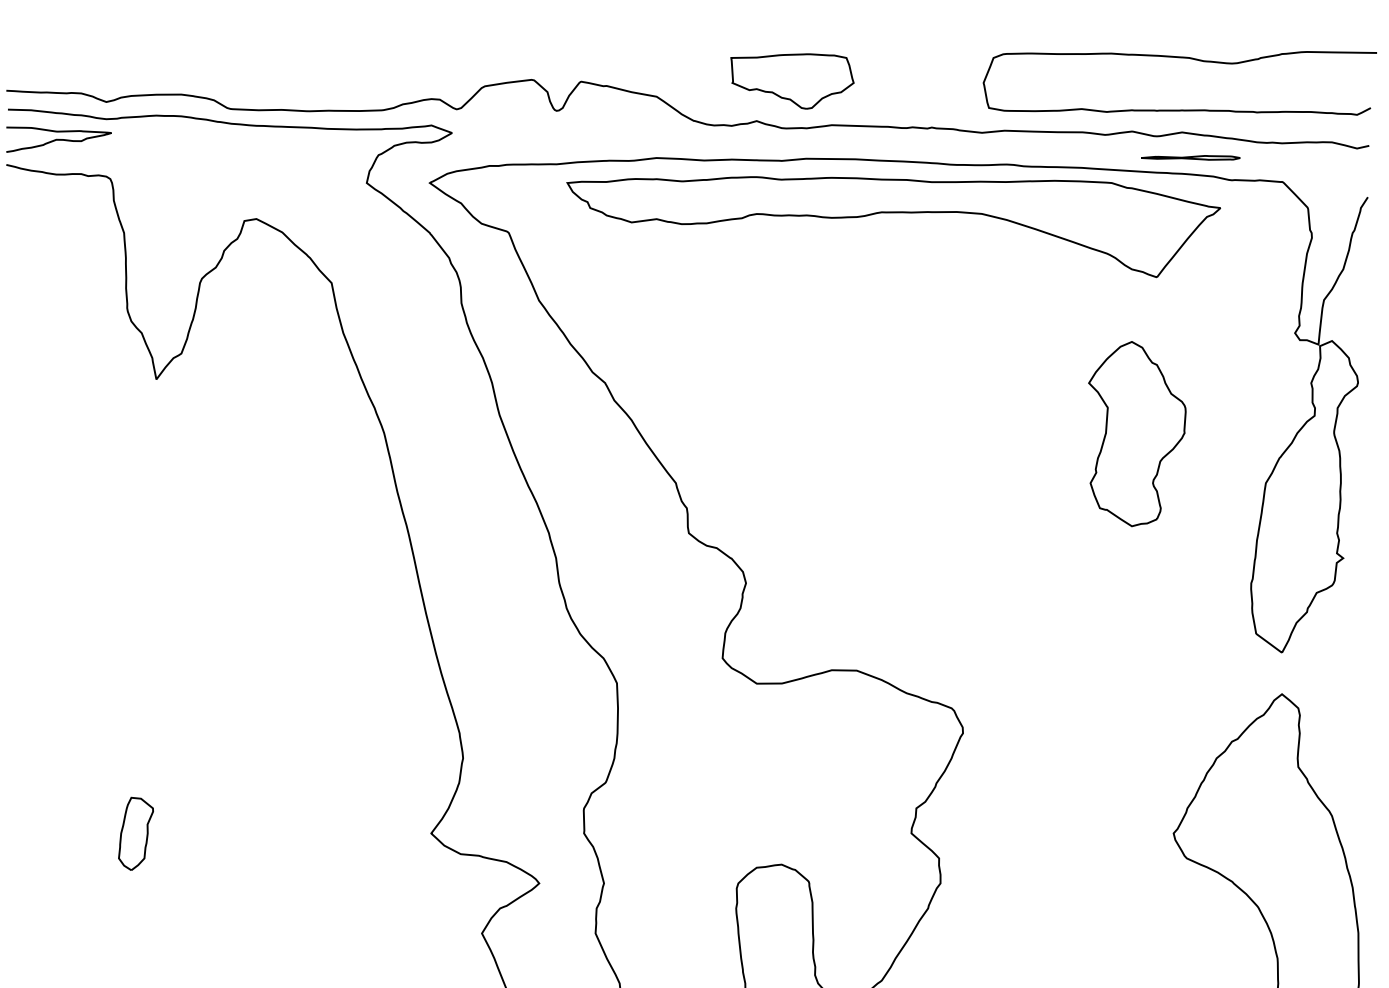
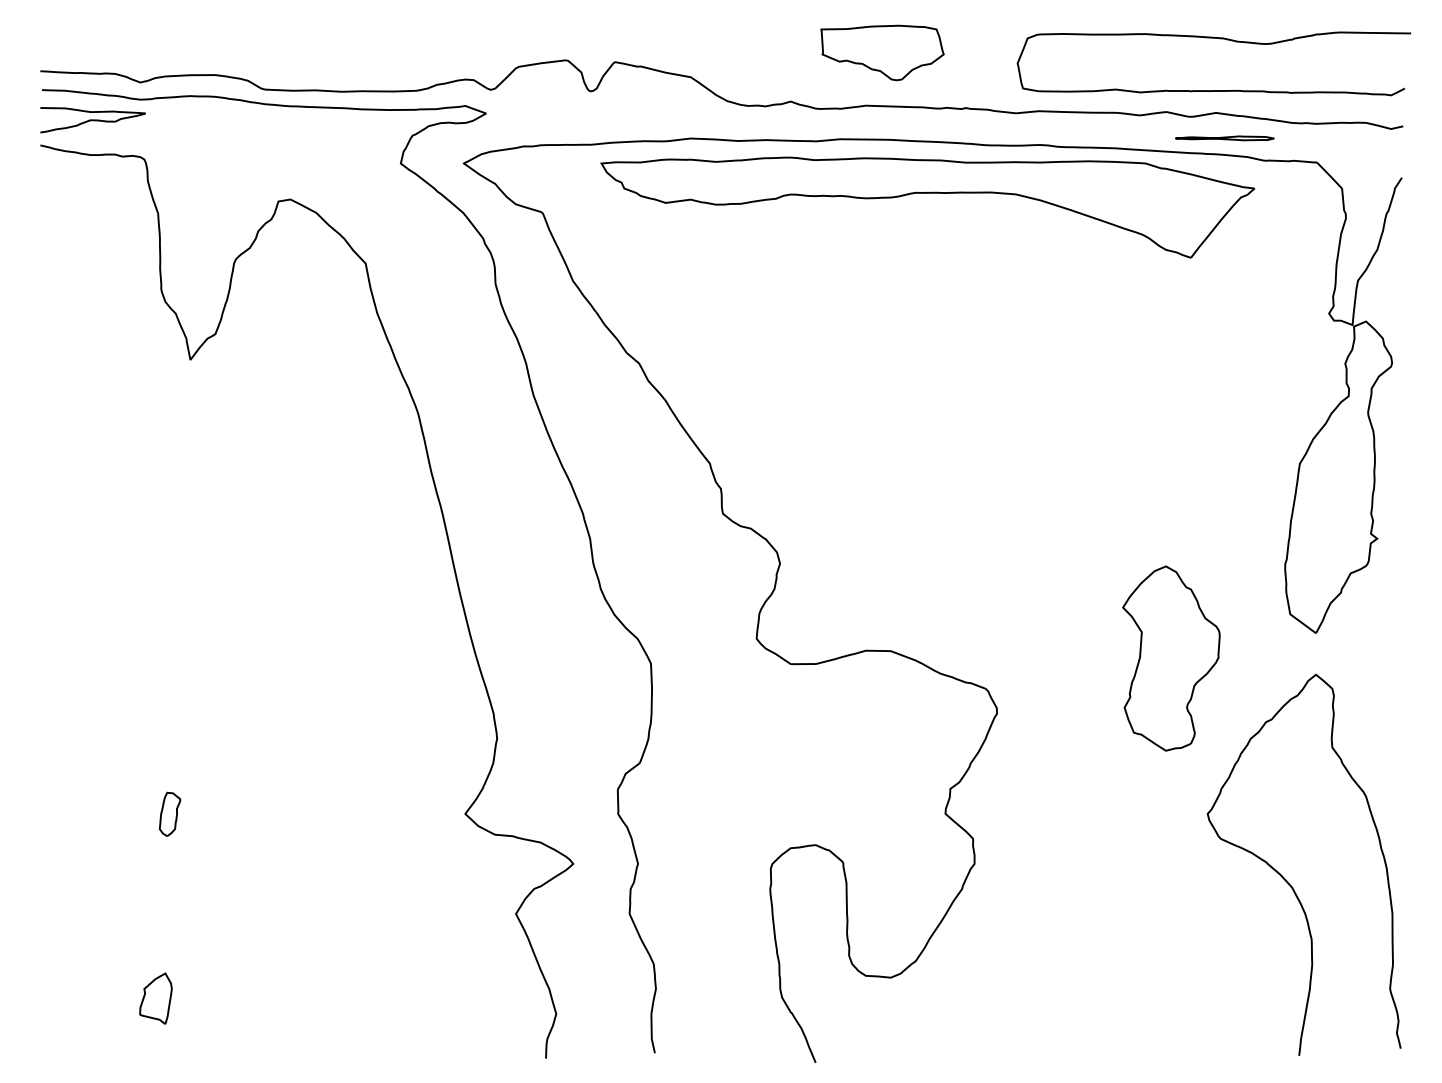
part: (792, 81) -> (882, 52), moved
part: (1137, 434) -> (1171, 658), moved
part: (135, 834) -> (169, 814), size x0.6

